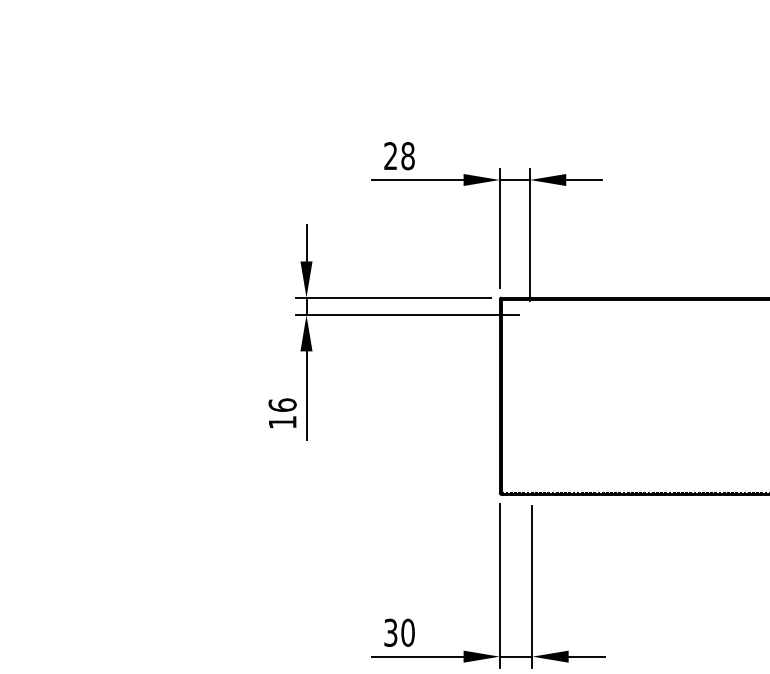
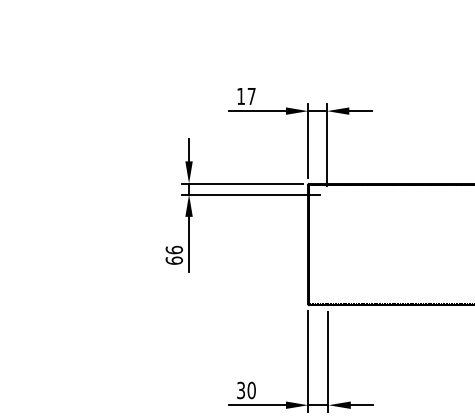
text: (399, 156) -> (246, 96), 28 -> 17
text: (282, 422) -> (174, 260), 16 -> 66

